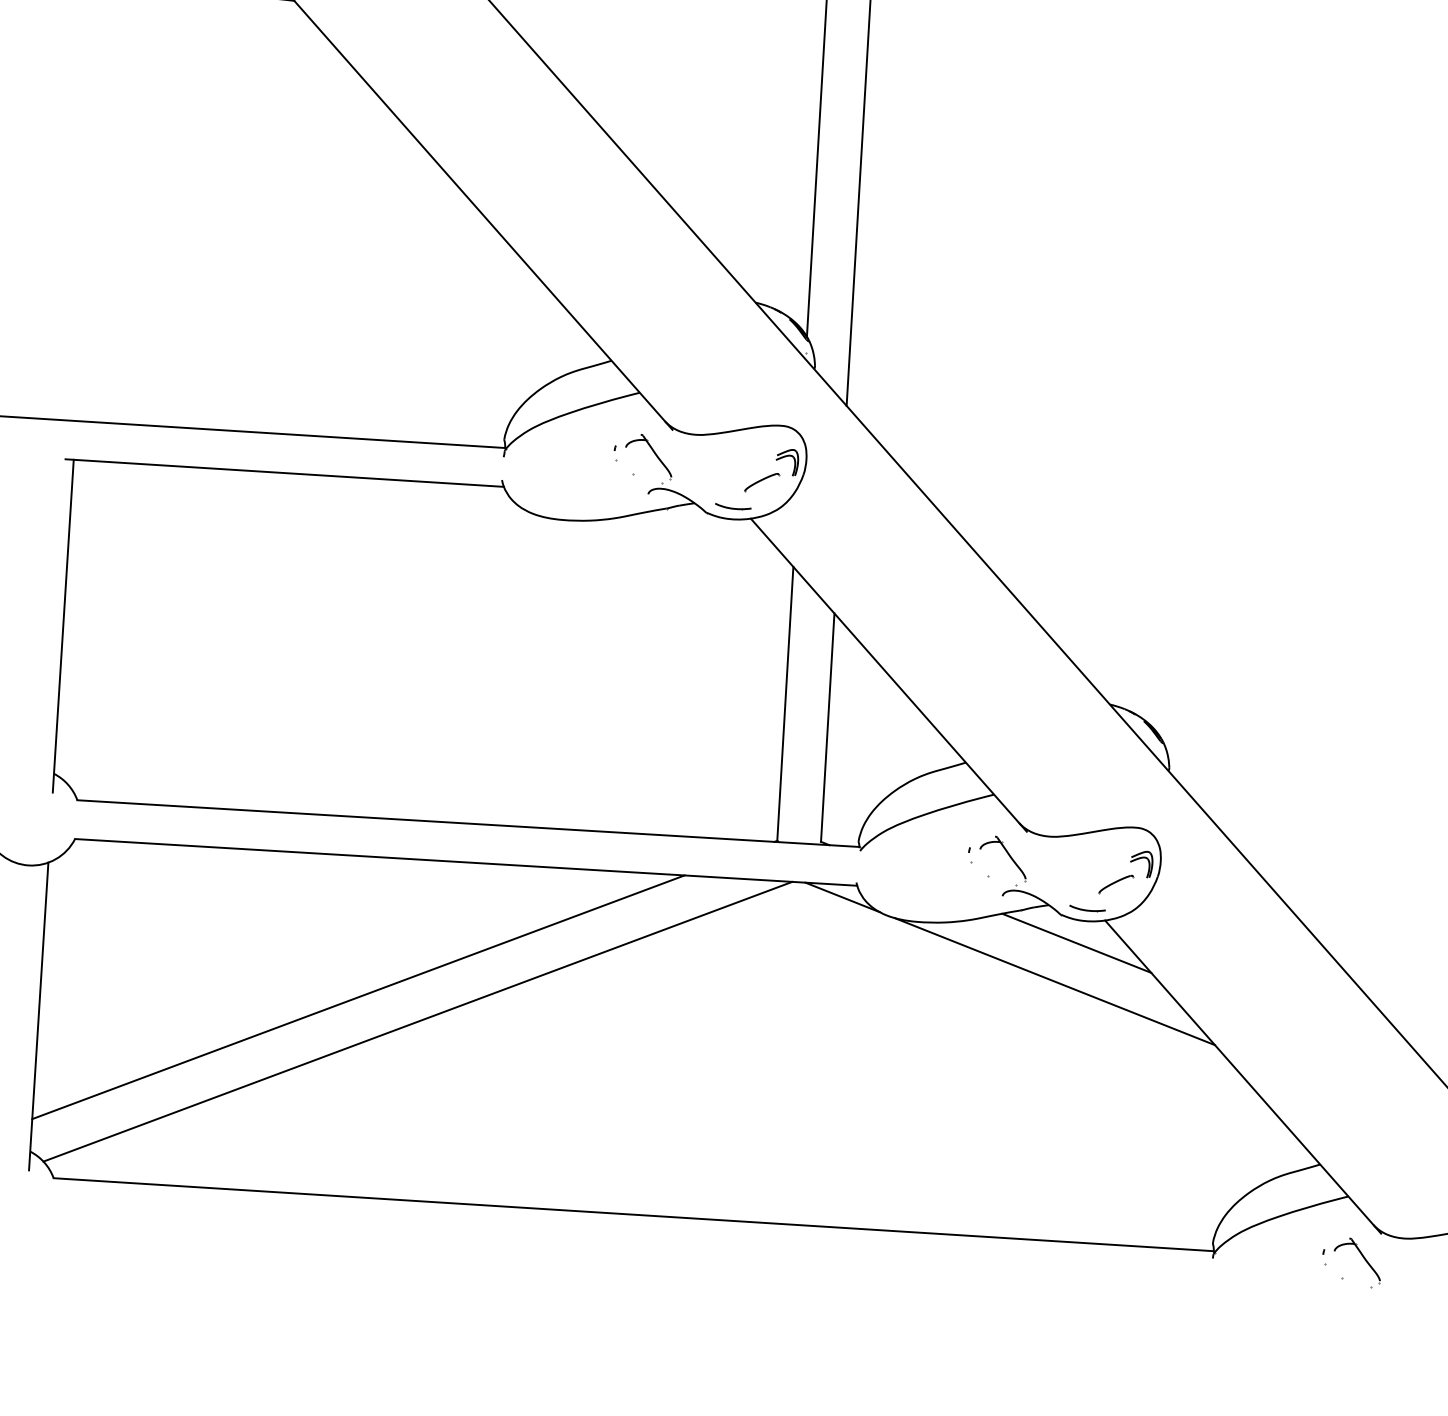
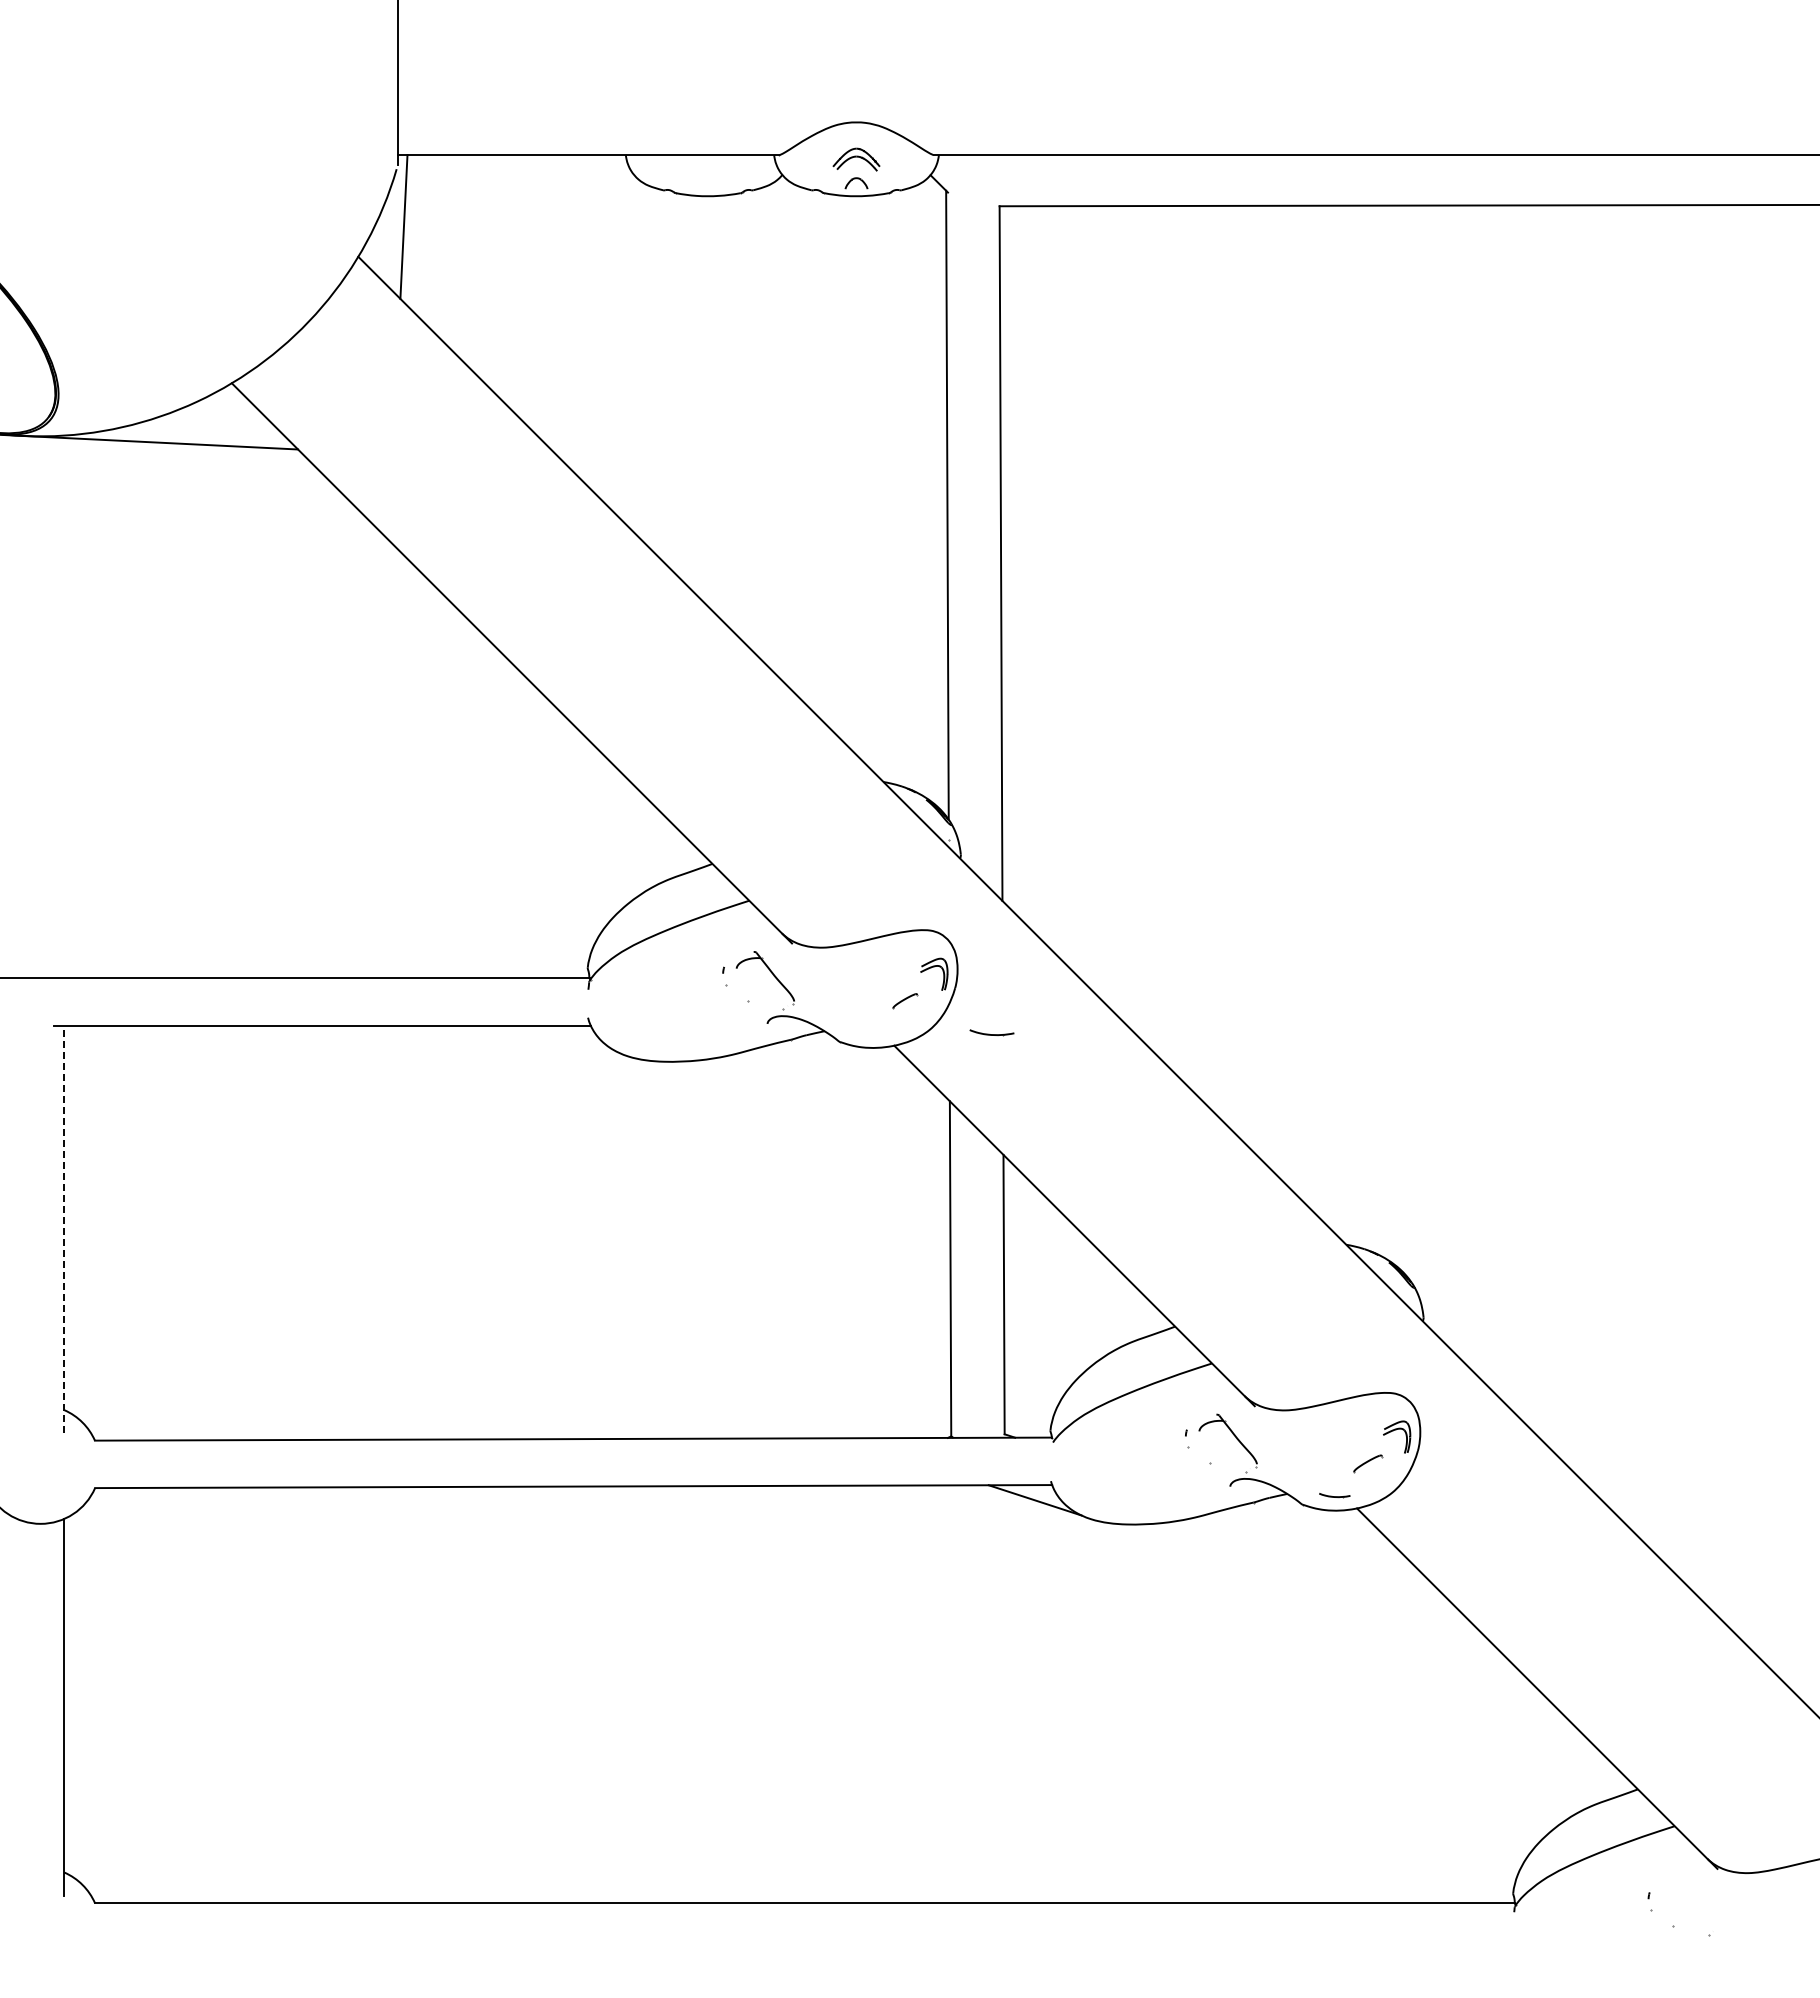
part: (762, 483) -> (905, 1001), size x0.6
part: (732, 506) -> (991, 1032), moved
line: (63, 626) -> (64, 1229), solid -> dashed
part: (1116, 884) -> (1368, 1463), size x0.7
part: (1087, 908) -> (1334, 1495), size x0.7
line: (1077, 943) -> (1324, 1538), removed
line: (1054, 981) -> (1300, 1586), removed
line: (358, 996) -> (452, 1658), removed
line: (417, 1021) -> (526, 1684), removed
part: (1361, 1255) -> (1695, 1897), removed

